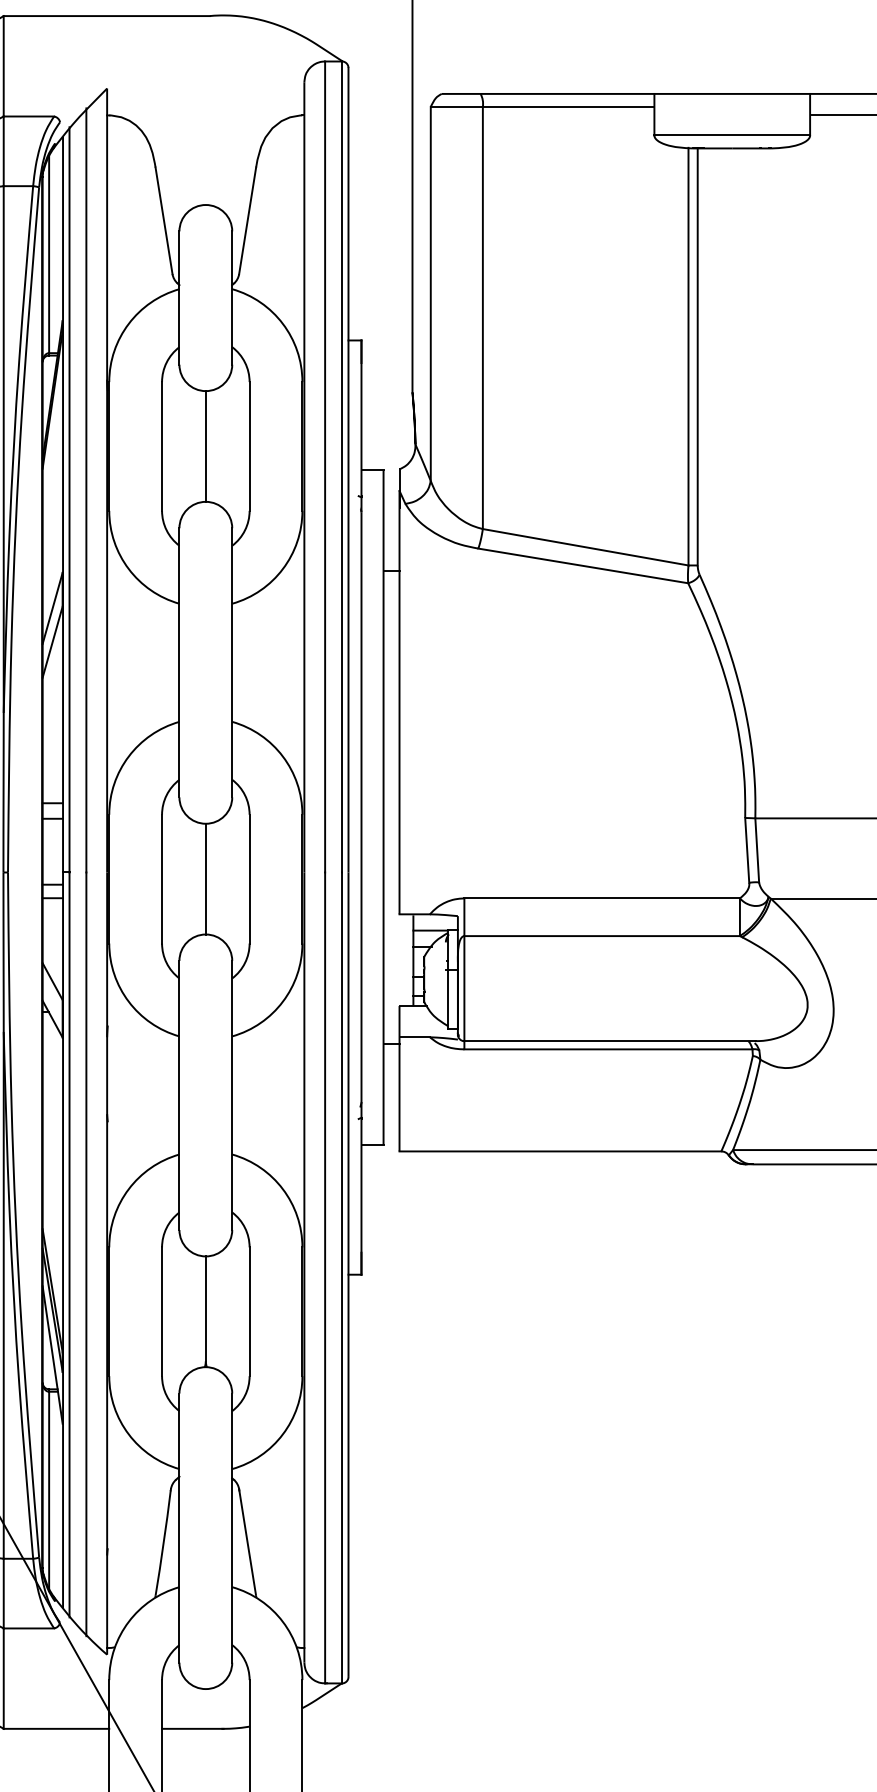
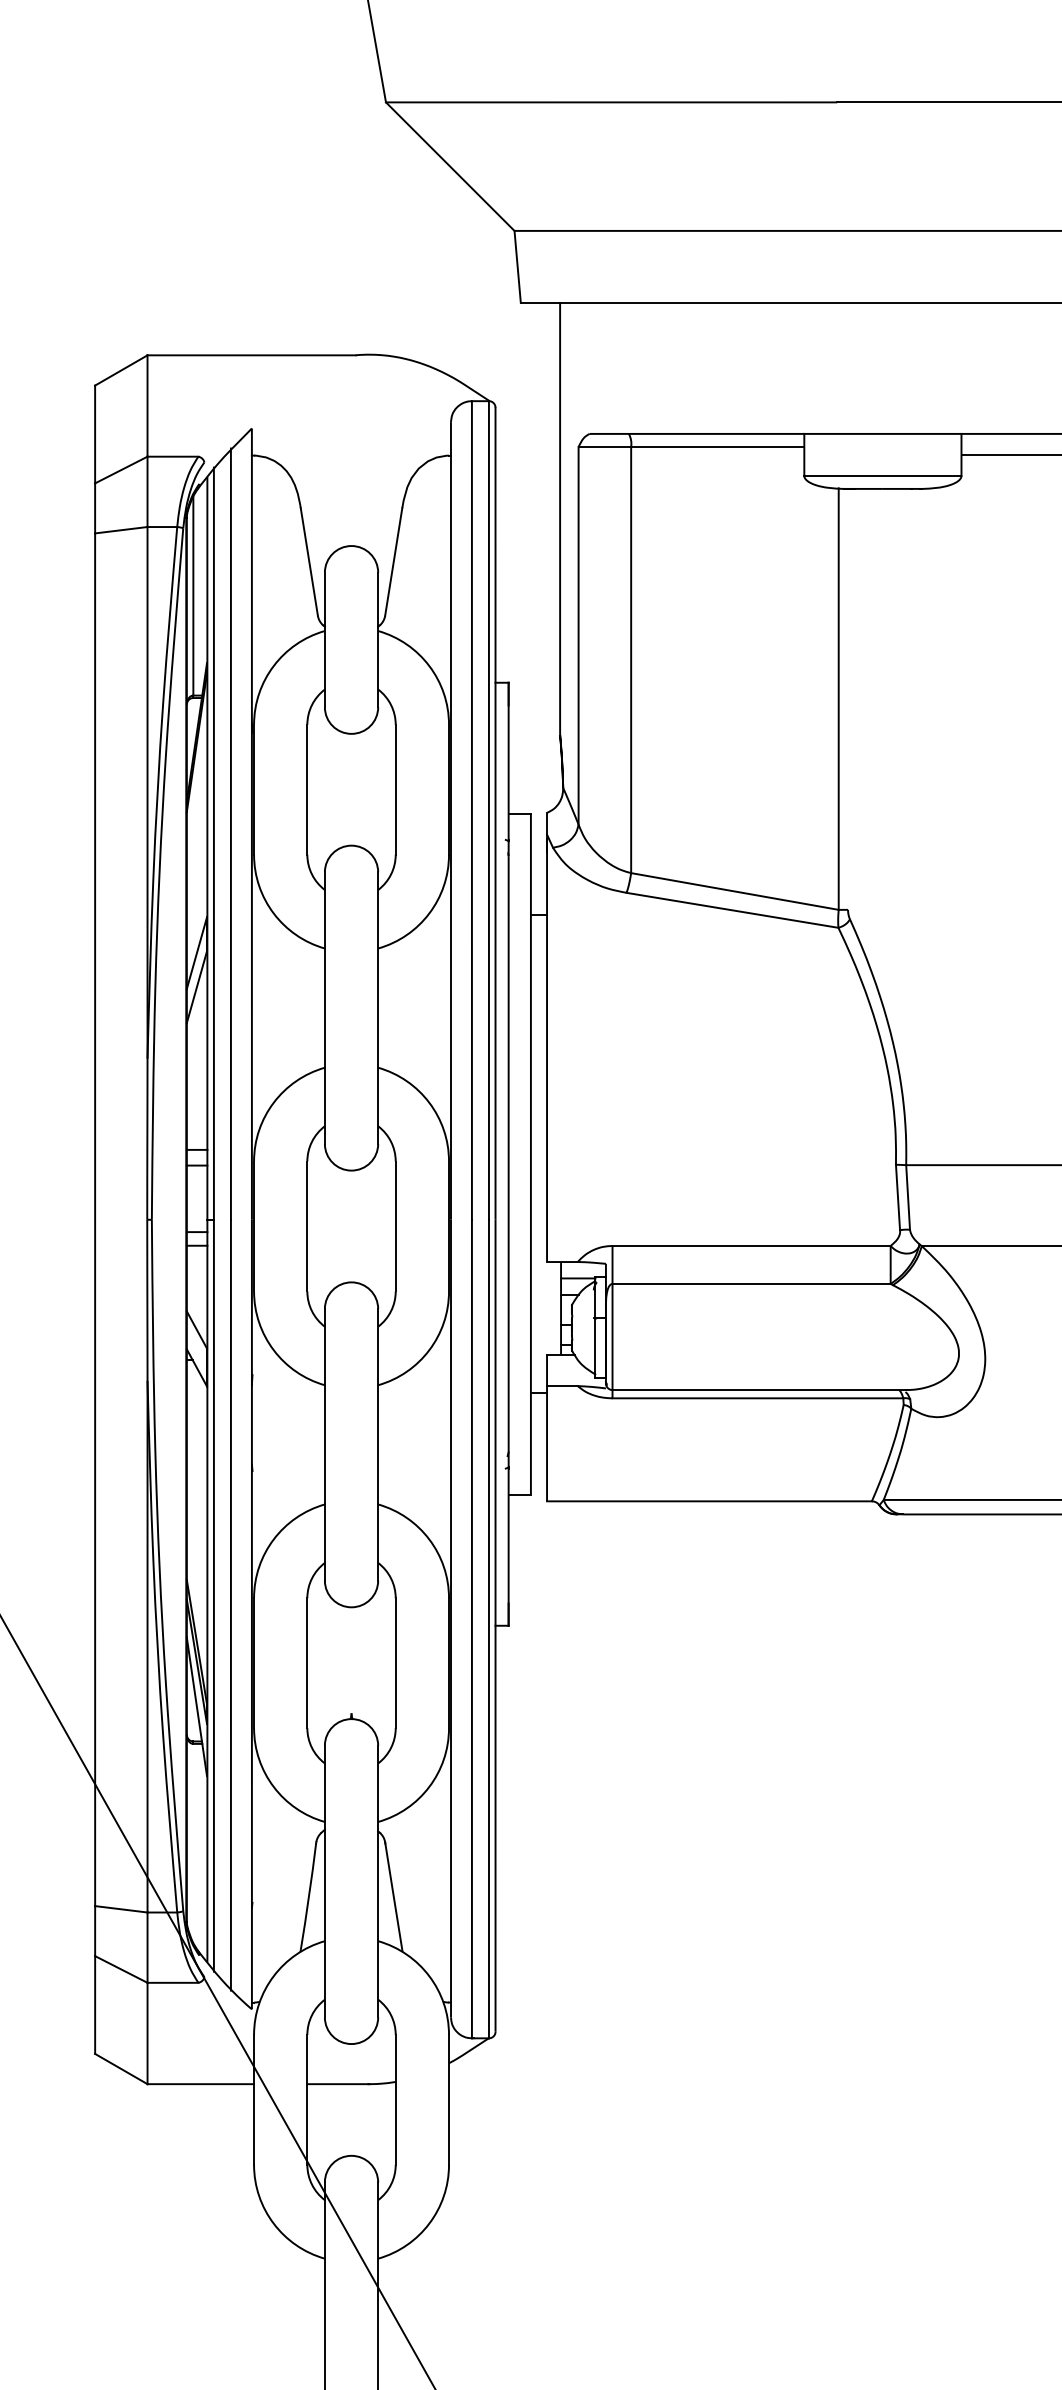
line: (698, 356) -> (848, 698), removed
line: (205, 446) -> (351, 789), removed
line: (205, 879) -> (351, 1226), removed
line: (205, 1309) -> (351, 1660), removed
line: (49, 1490) -> (193, 1843), removed

